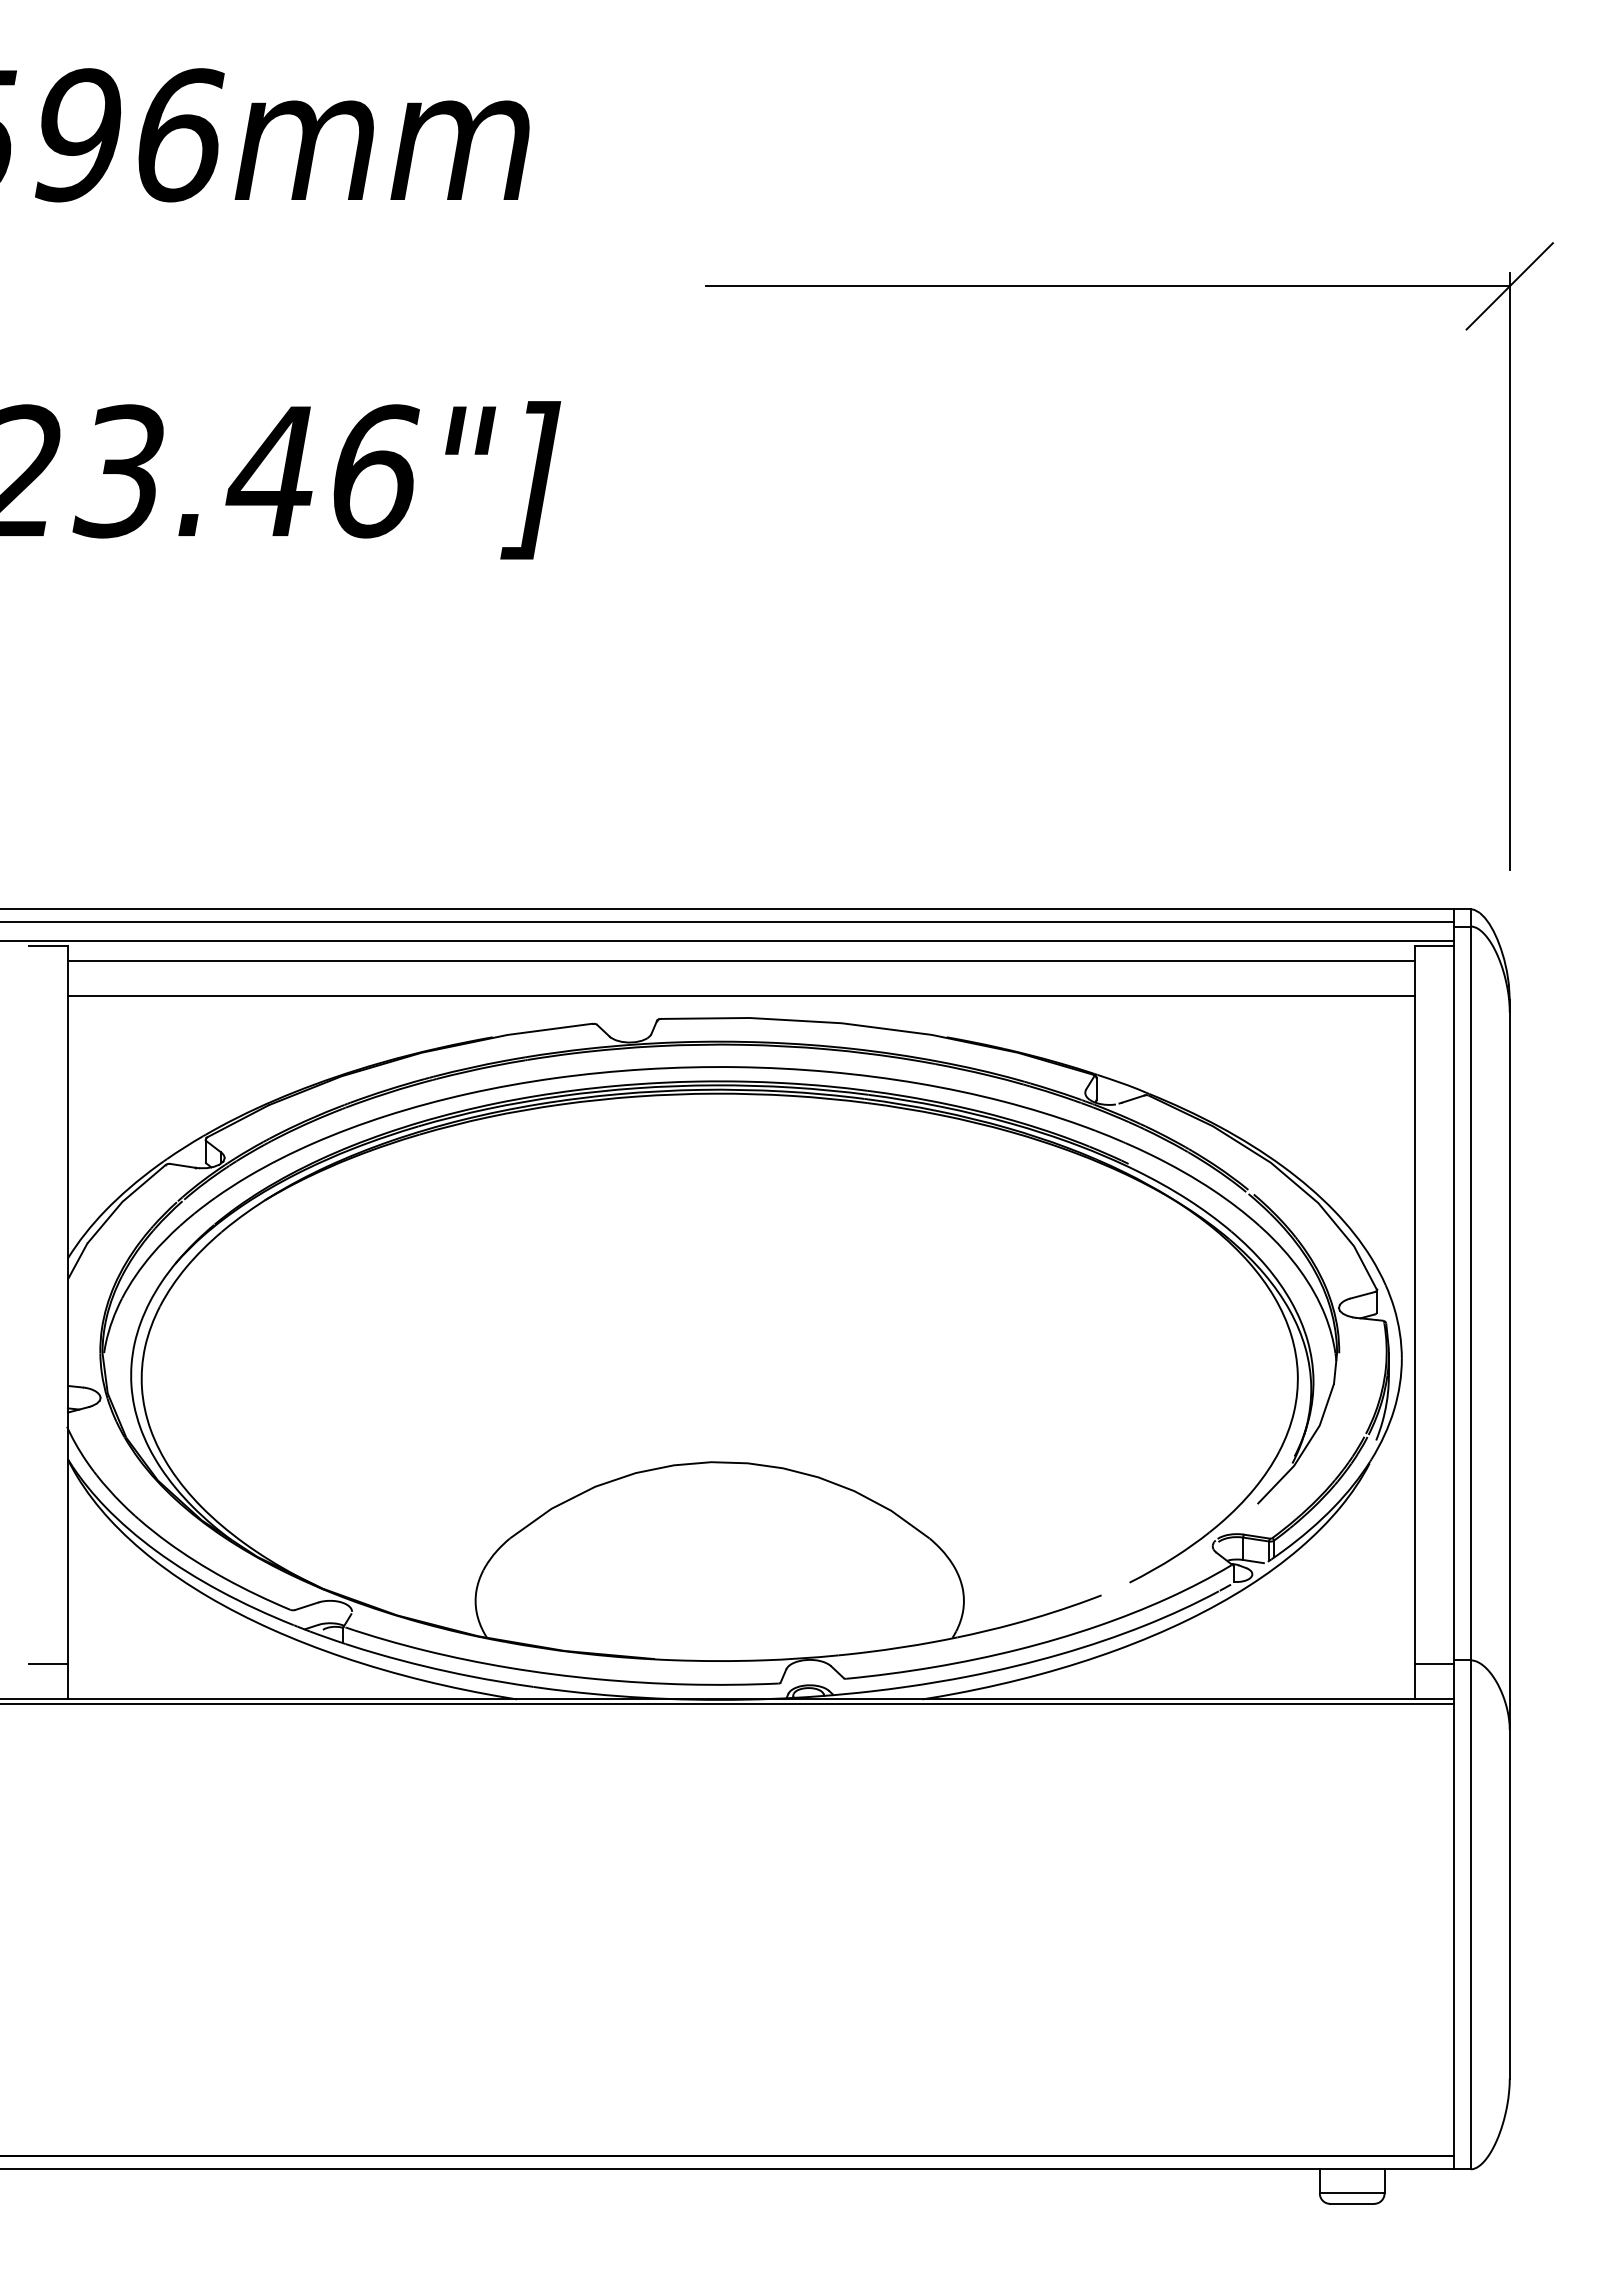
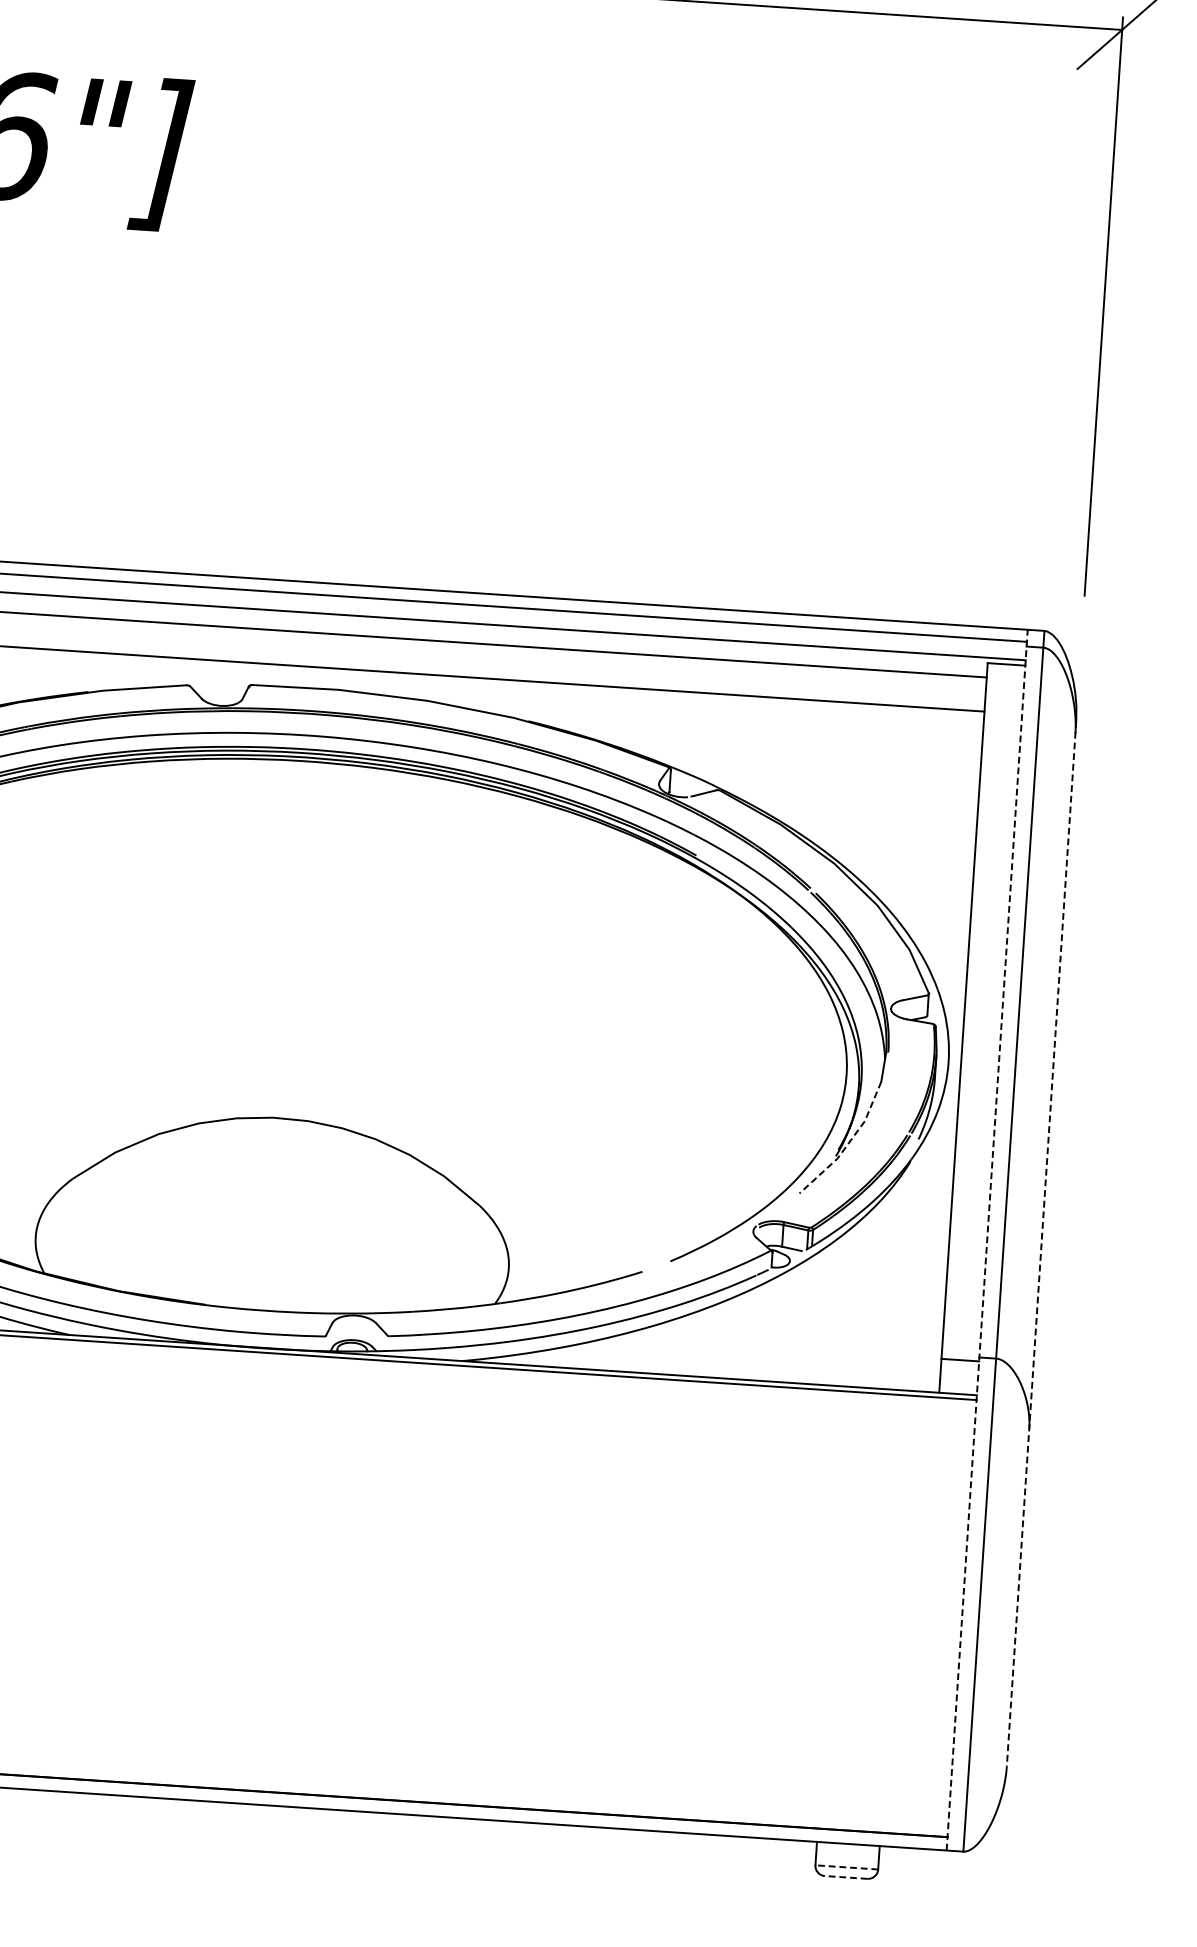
line: (1304, 1449) -> (848, 1143), solid -> dashed
line: (1453, 1538) -> (987, 1239), solid -> dashed
line: (1509, 1539) -> (1041, 1243), solid -> dashed
line: (1351, 2193) -> (846, 1867), solid -> dashed
line: (1351, 2203) -> (845, 1877), solid -> dashed

